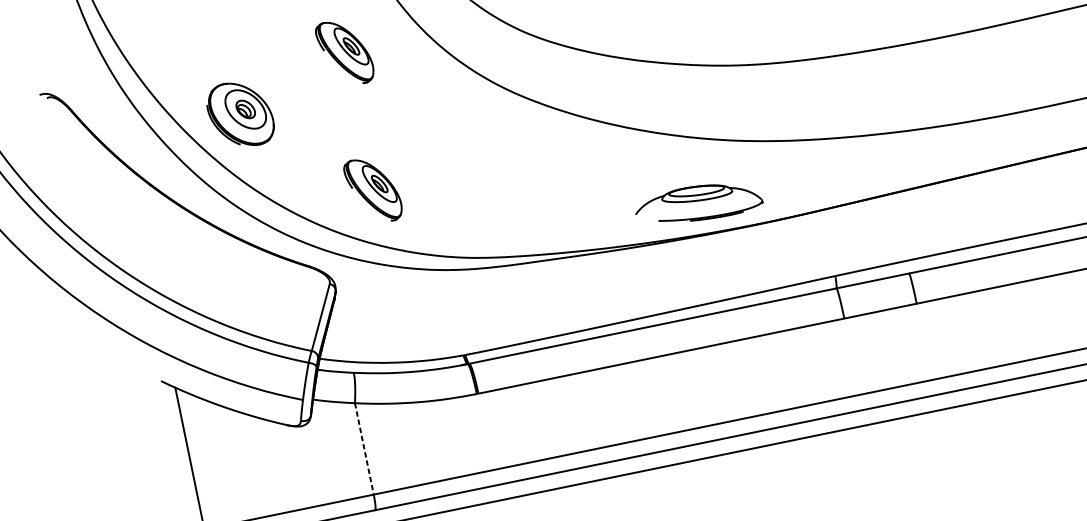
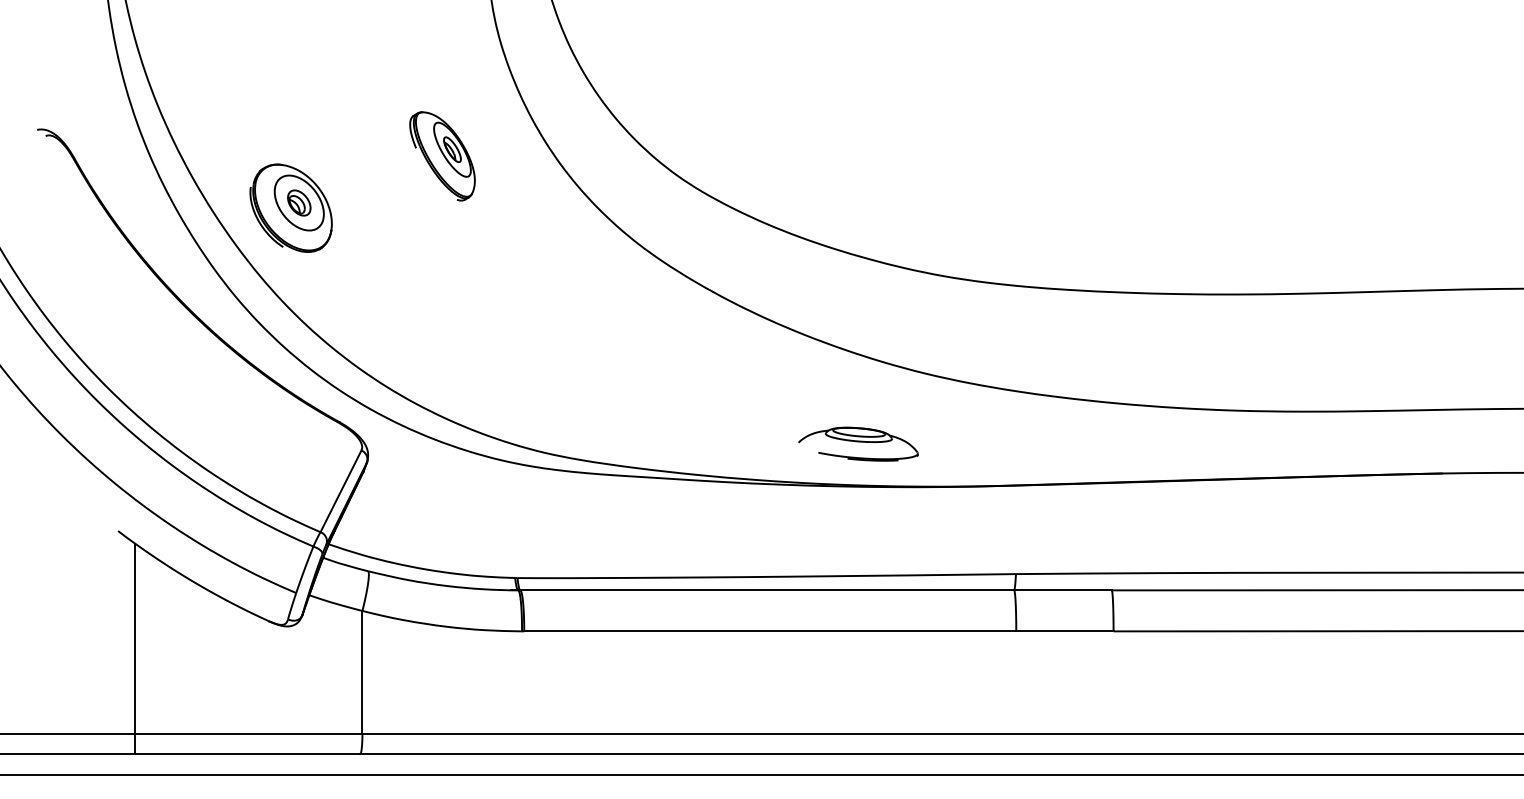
part: (373, 190) -> (442, 341), removed
part: (698, 202) -> (858, 443), size x0.71
line: (364, 448) -> (362, 672), dashed -> solid

